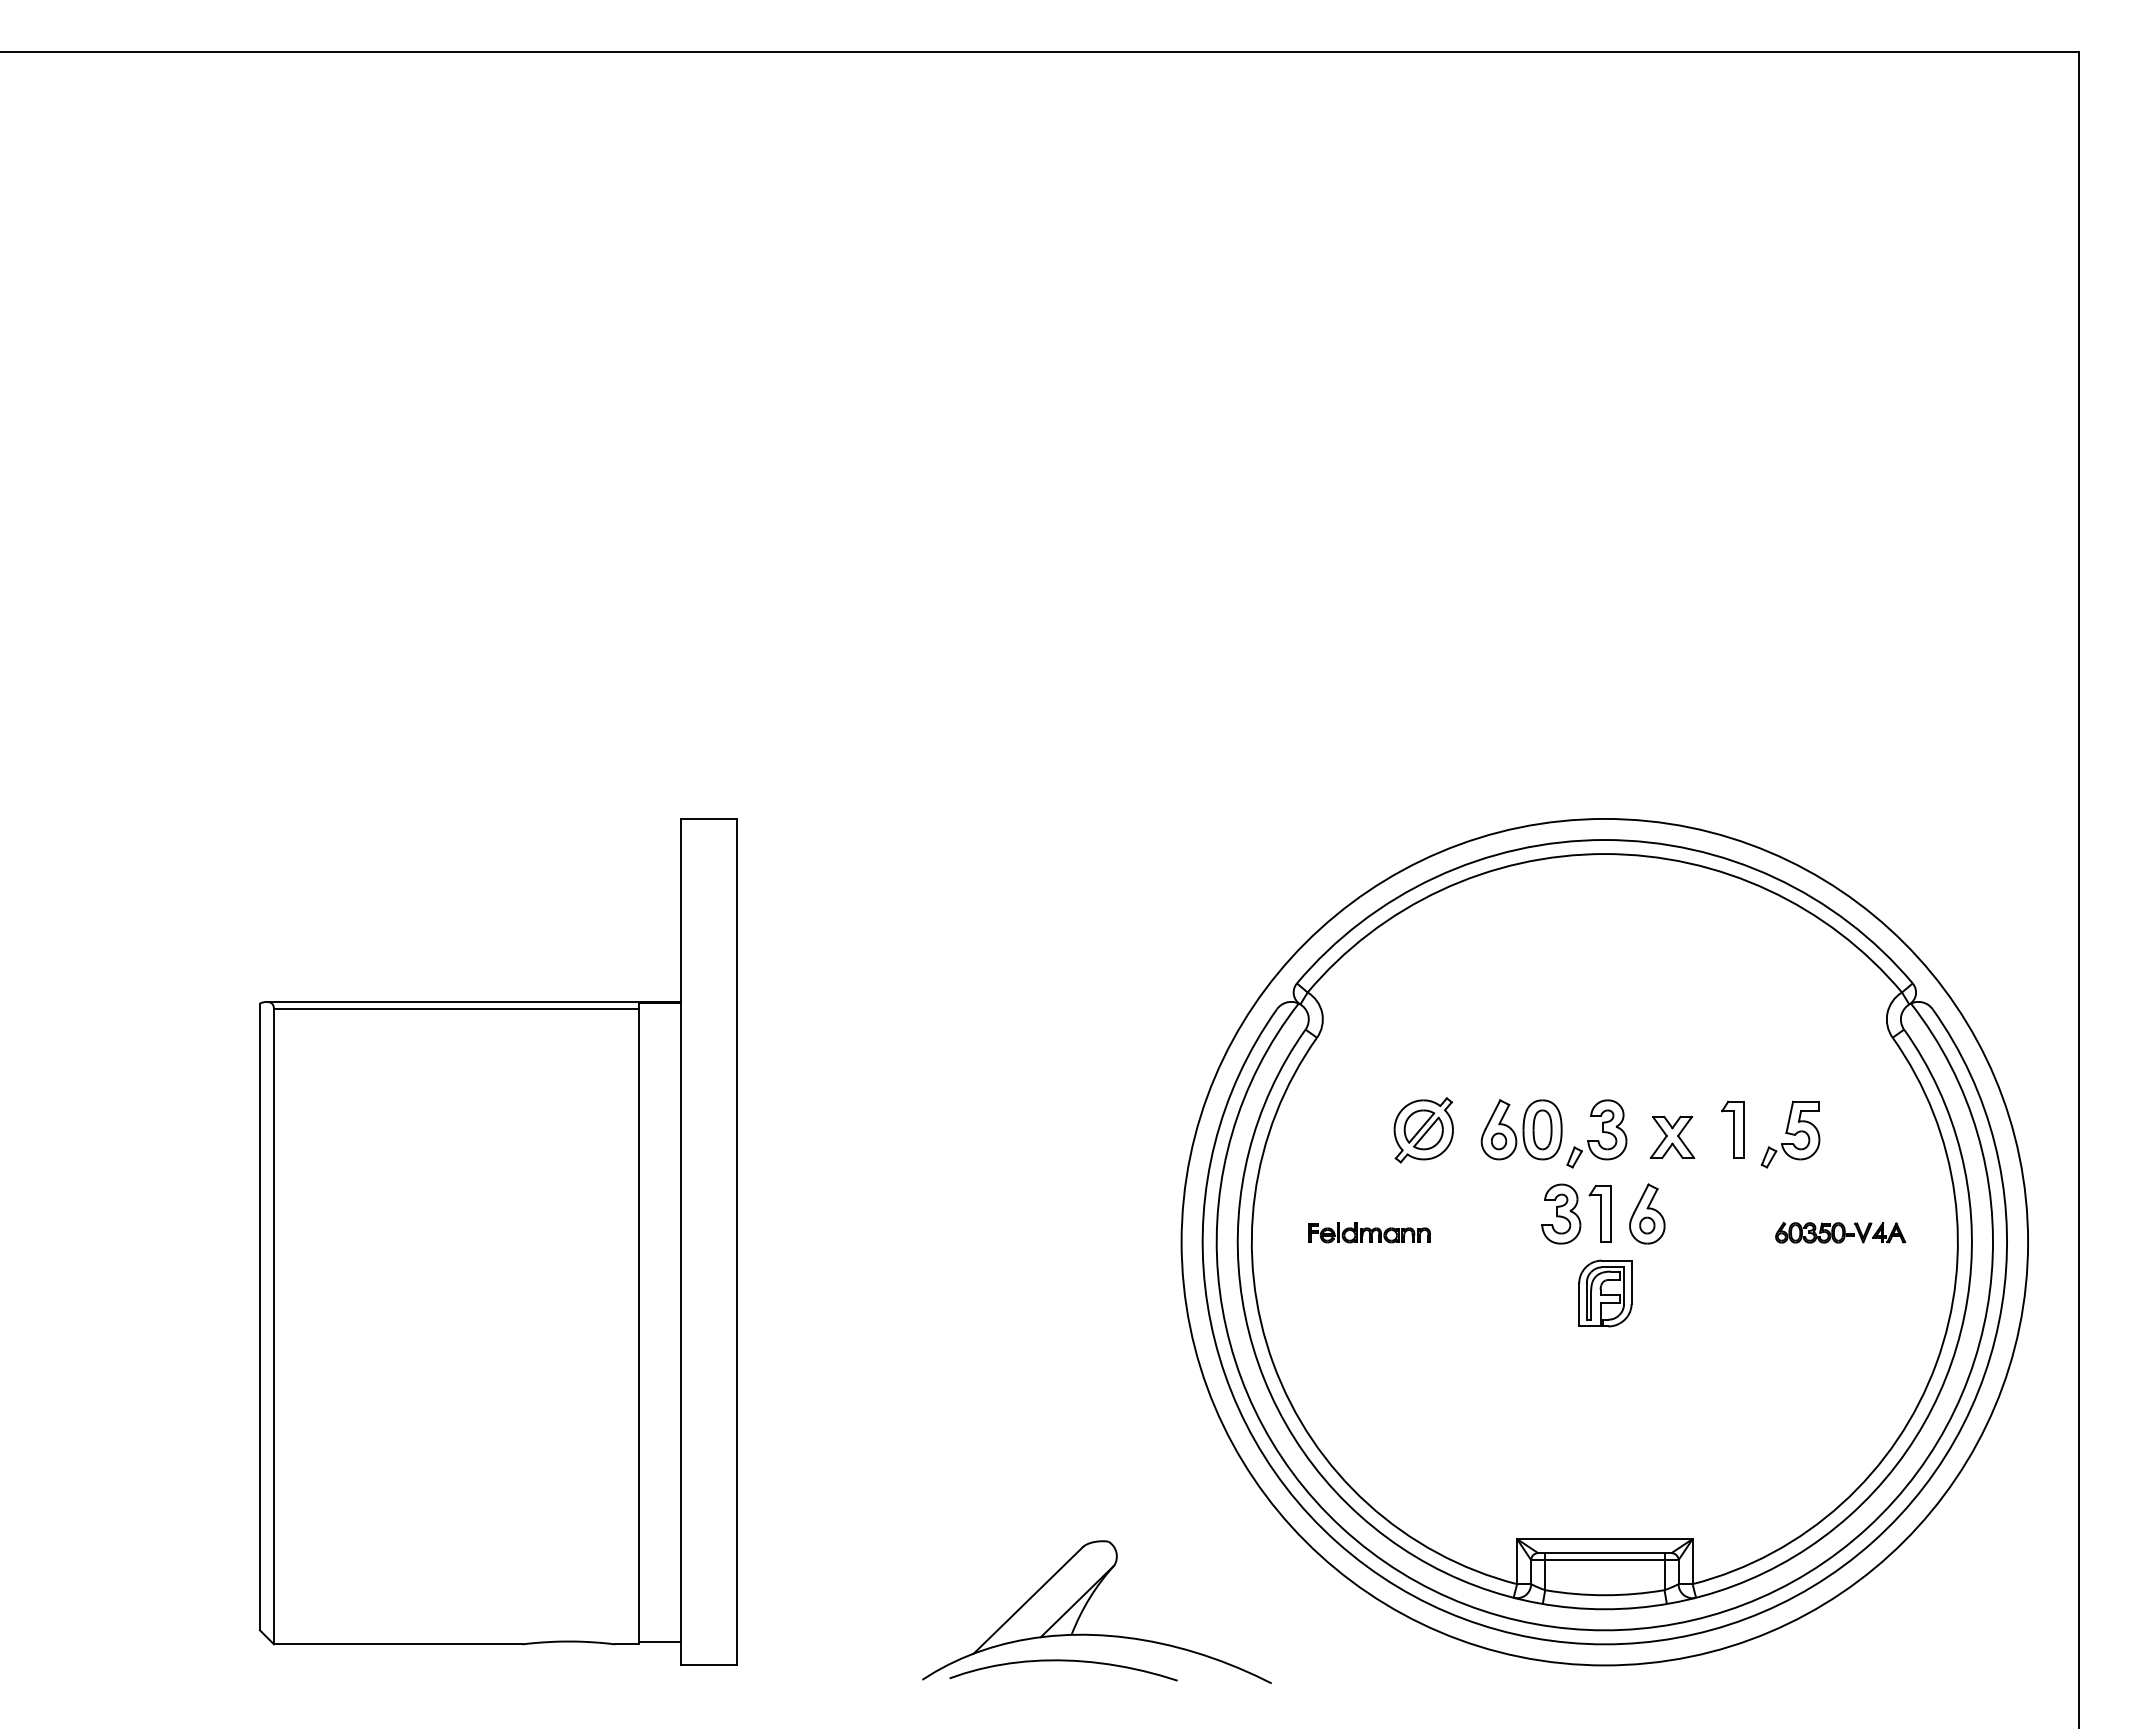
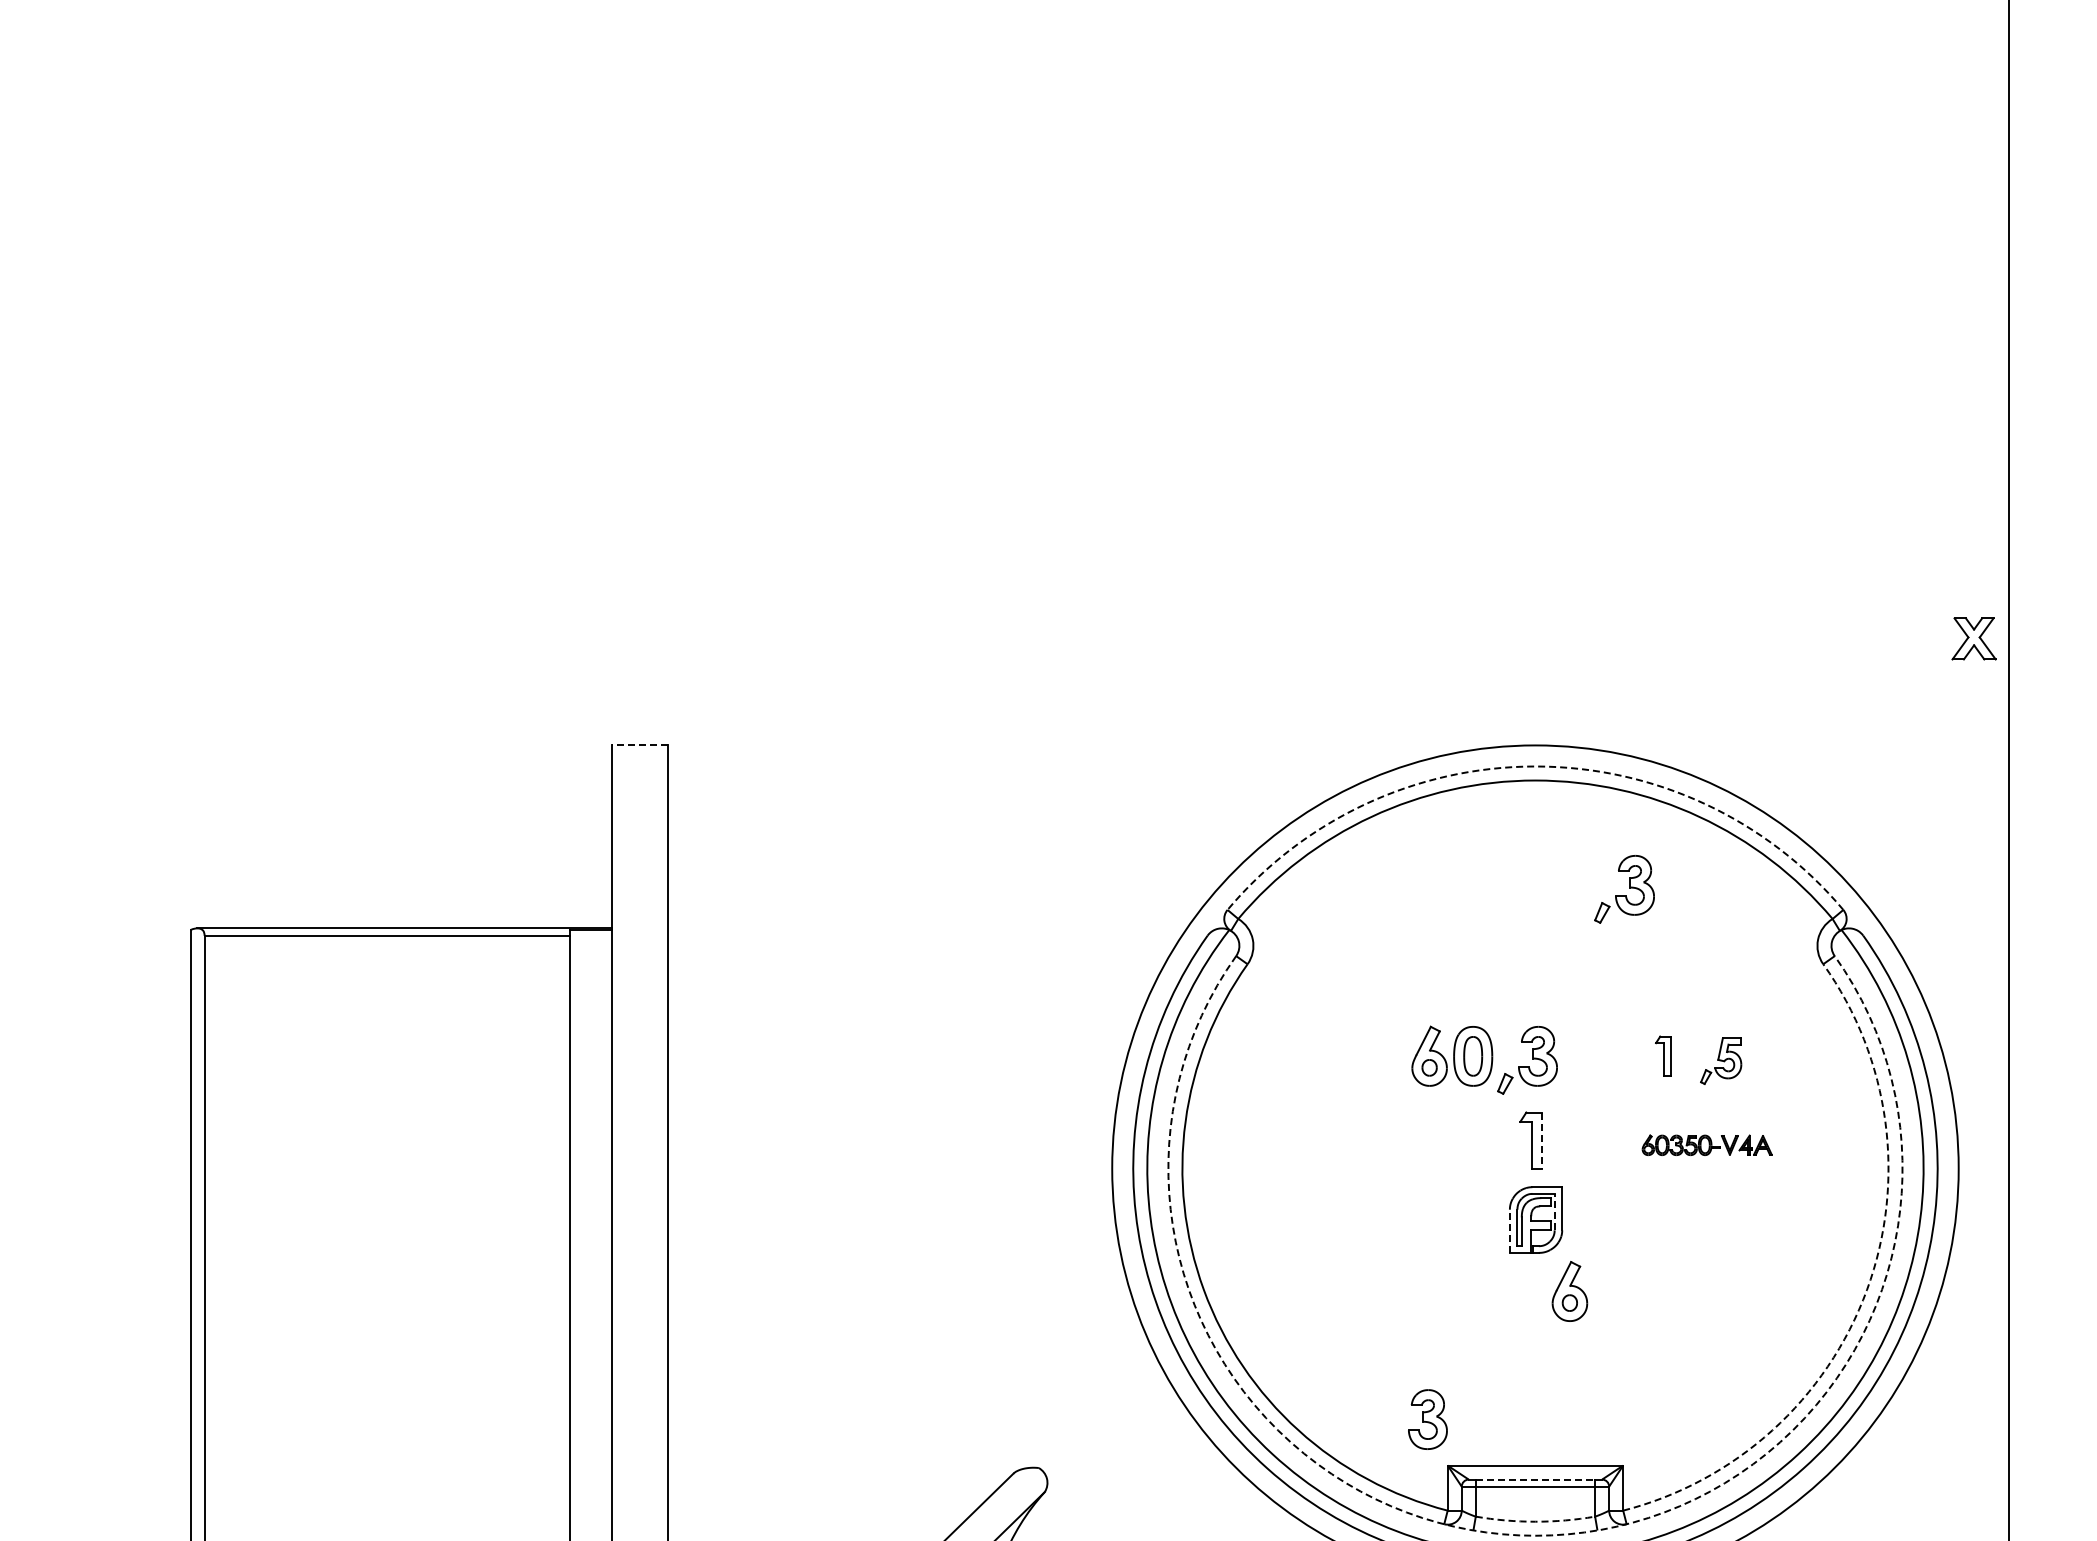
line: (708, 818) -> (639, 744), solid -> dashed
arc: (1604, 840) -> (1535, 766), solid -> dashed
part: (1699, 961) -> (1630, 887), added
part: (1732, 1129) -> (1663, 1055), size x0.7
part: (1423, 1130) -> (1354, 1056), removed
part: (1790, 1134) -> (1721, 1060), size x0.7
part: (1672, 1136) -> (1974, 637), moved
part: (1561, 1213) -> (1428, 1418), moved
part: (1647, 1213) -> (1570, 1290), moved
line: (1611, 1214) -> (1542, 1140), solid -> dashed
part: (1369, 1232) -> (1300, 1158), removed
part: (1840, 1232) -> (1707, 1144), moved
line: (1624, 1285) -> (1555, 1211), solid -> dashed
line: (1579, 1304) -> (1510, 1230), solid -> dashed
arc: (1936, 1363) -> (1867, 1289), solid -> dashed
line: (1604, 1553) -> (1535, 1479), solid -> dashed
arc: (1604, 1595) -> (1535, 1521), solid -> dashed
arc: (1604, 1609) -> (1535, 1535), solid -> dashed

